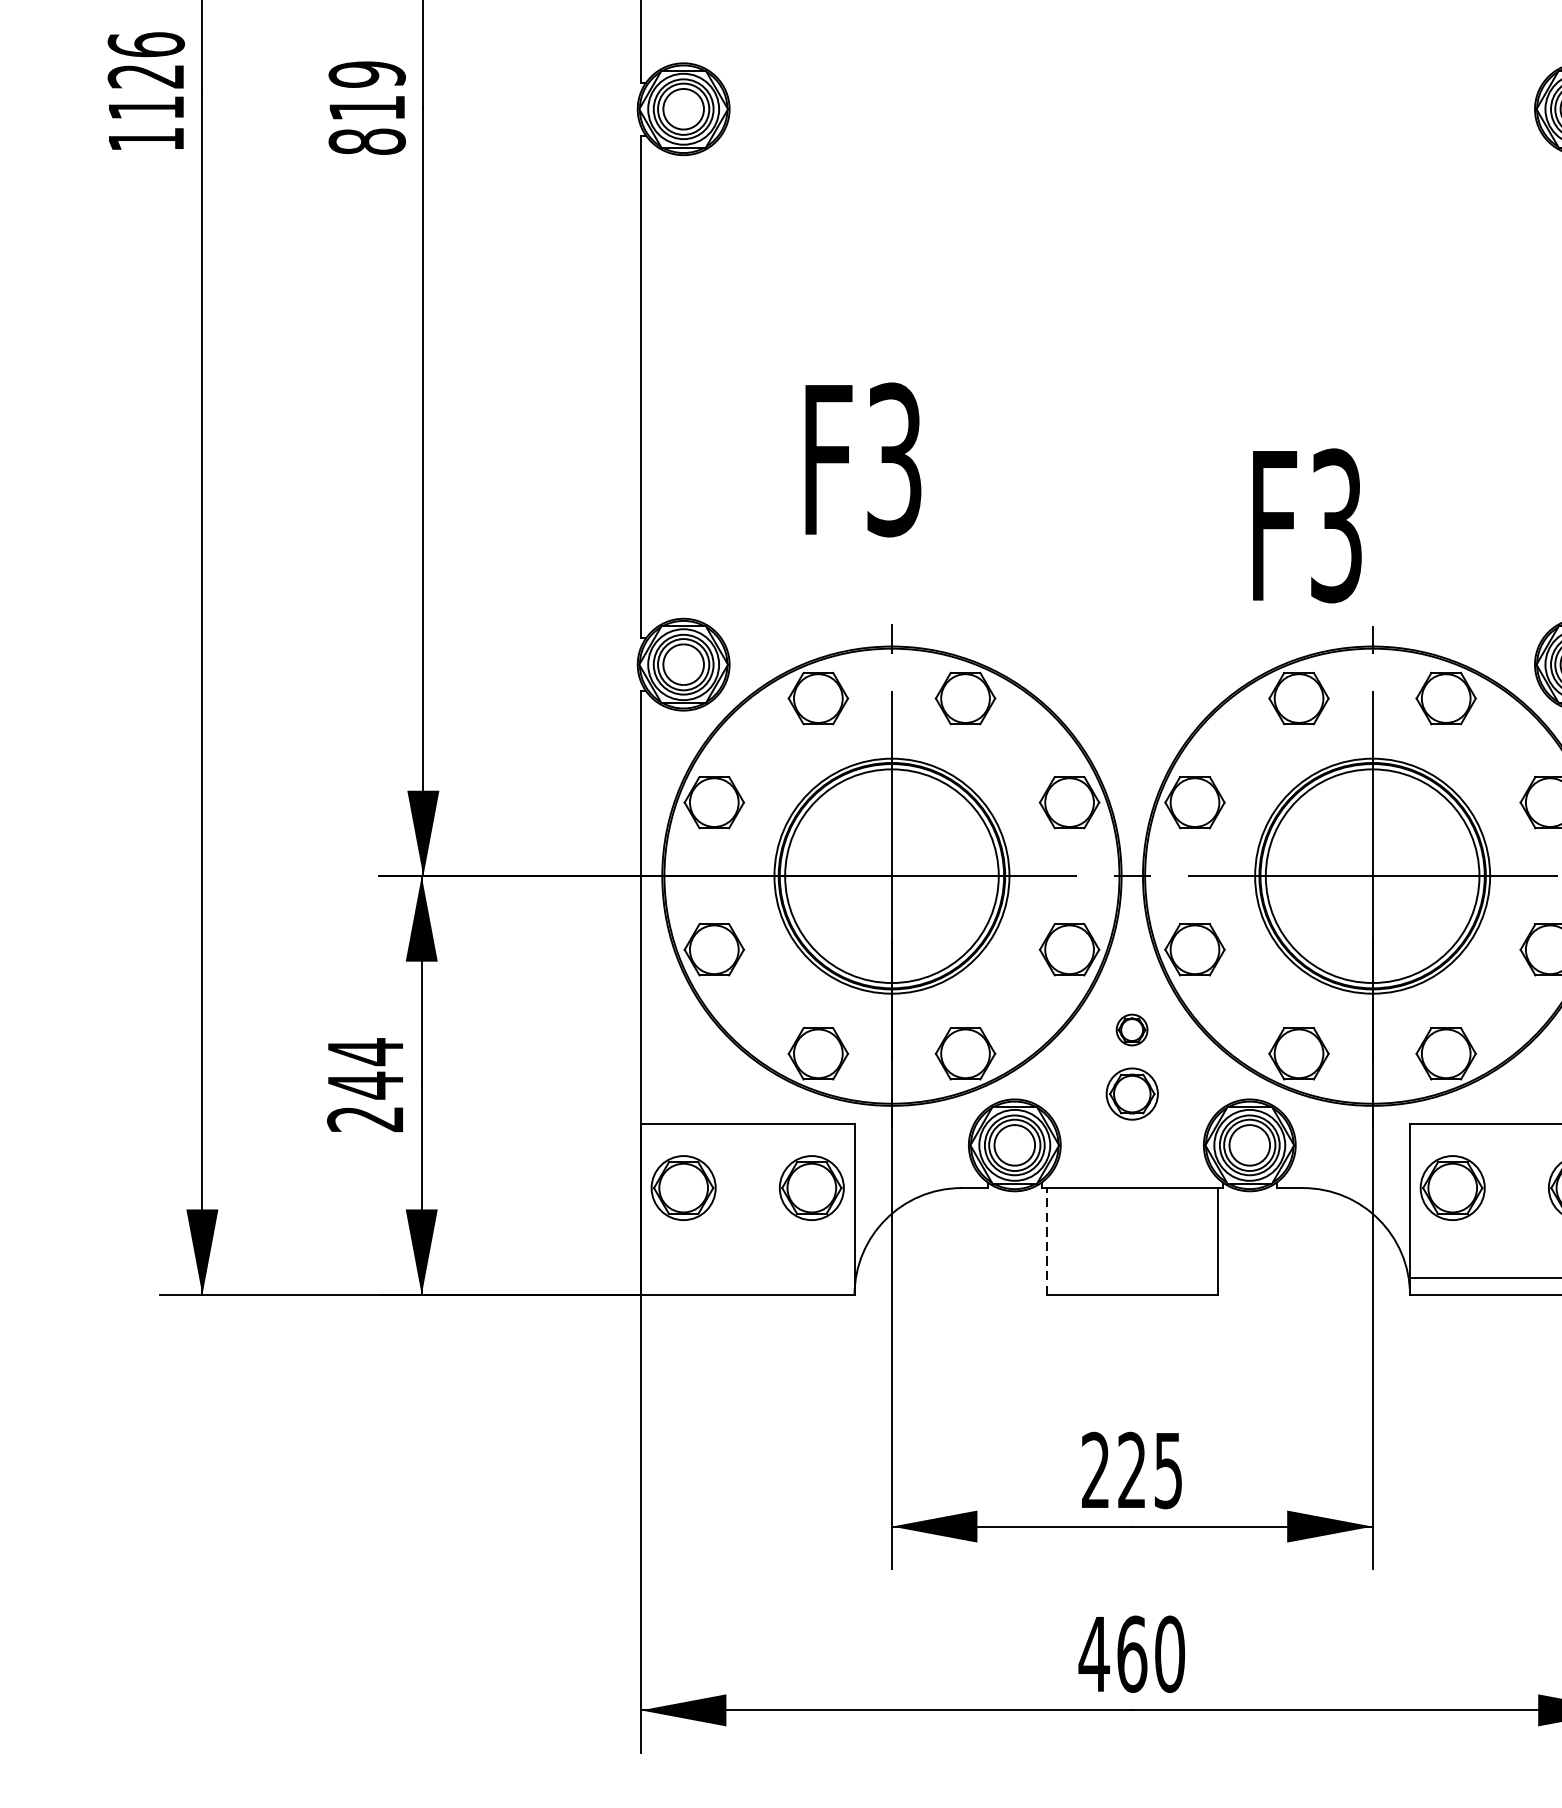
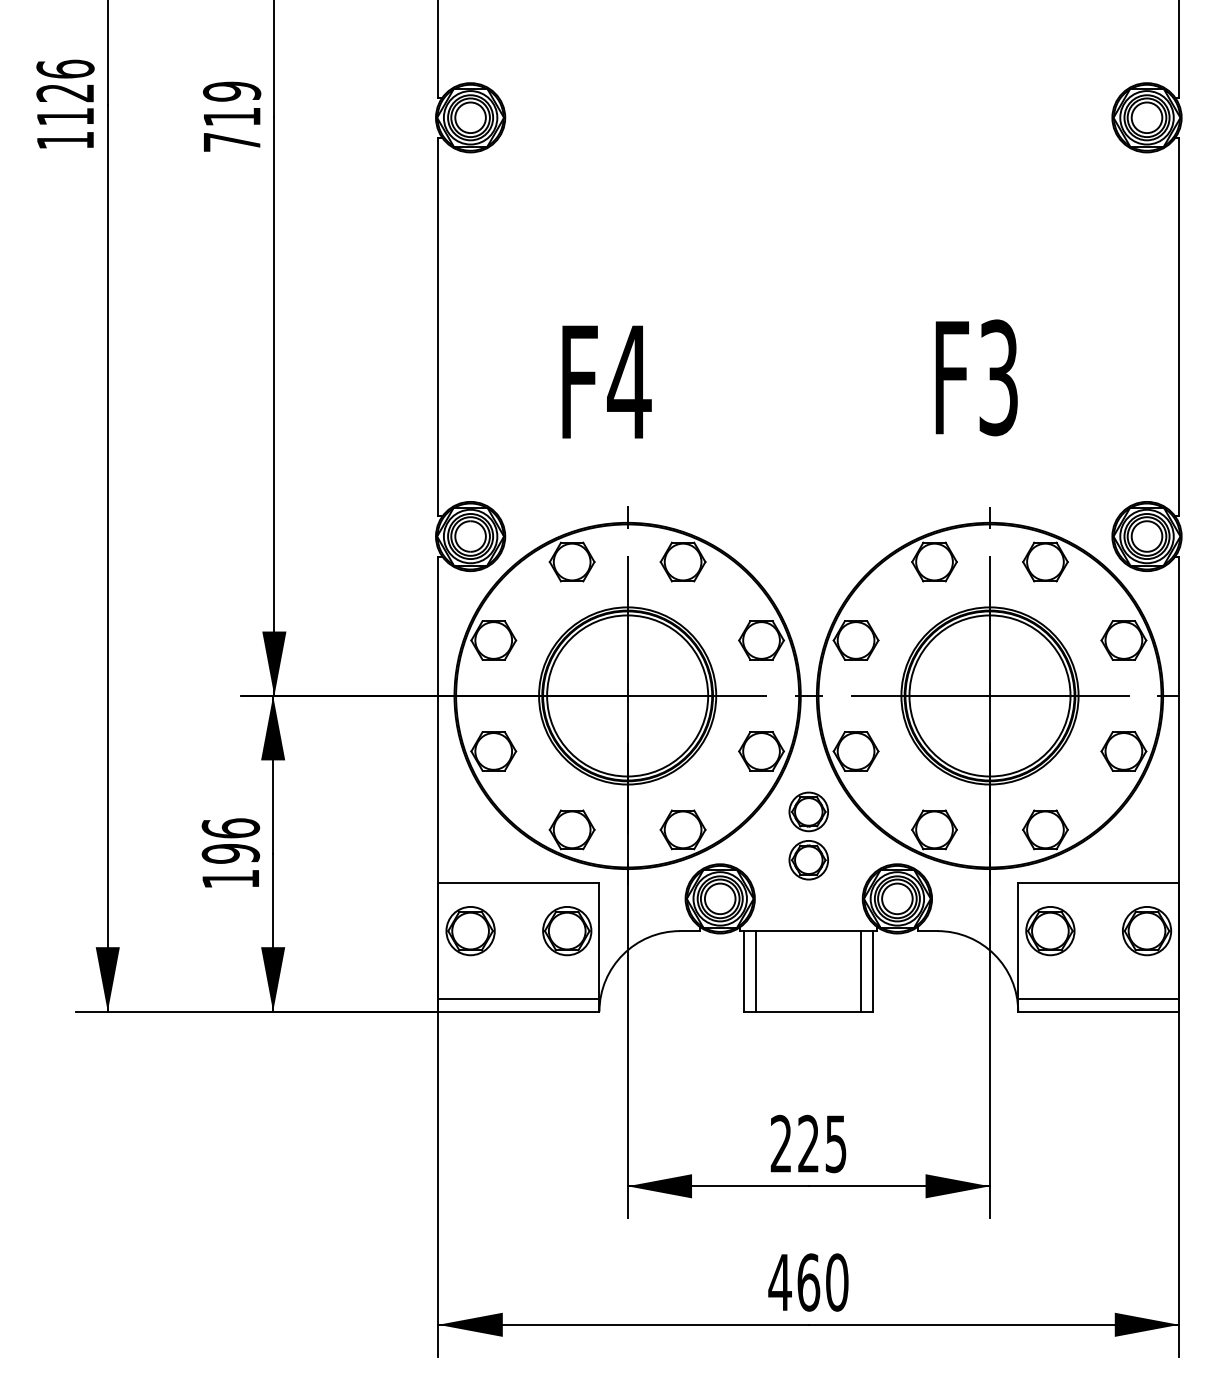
text: (367, 142) -> (232, 142), 819 -> 719
text: (894, 459) -> (629, 381), F3 -> F4
text: (1306, 525) -> (976, 377), moved
part: (1131, 1029) -> (808, 811), size x1.67
text: (365, 1085) -> (230, 853), 244 -> 196
line: (1046, 1240) -> (744, 970), dashed -> solid
line: (1062, 1241) -> (756, 971), added
line: (1202, 1241) -> (861, 971), added
line: (747, 1277) -> (518, 998), added

